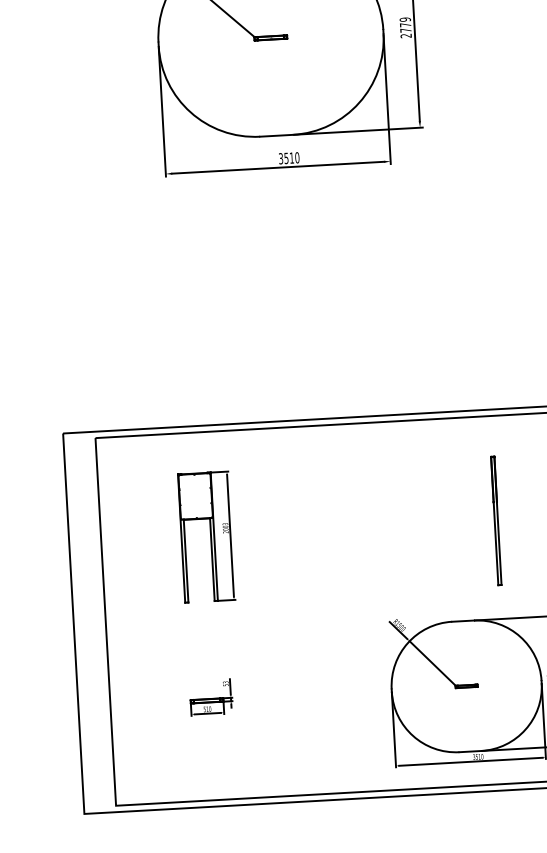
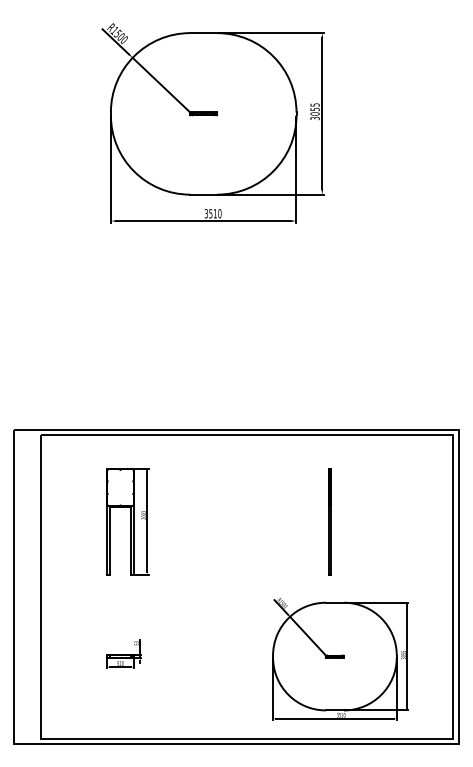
text: (405, 27) -> (314, 111), 2779 -> 3055
line: (495, 520) -> (329, 521), moved

